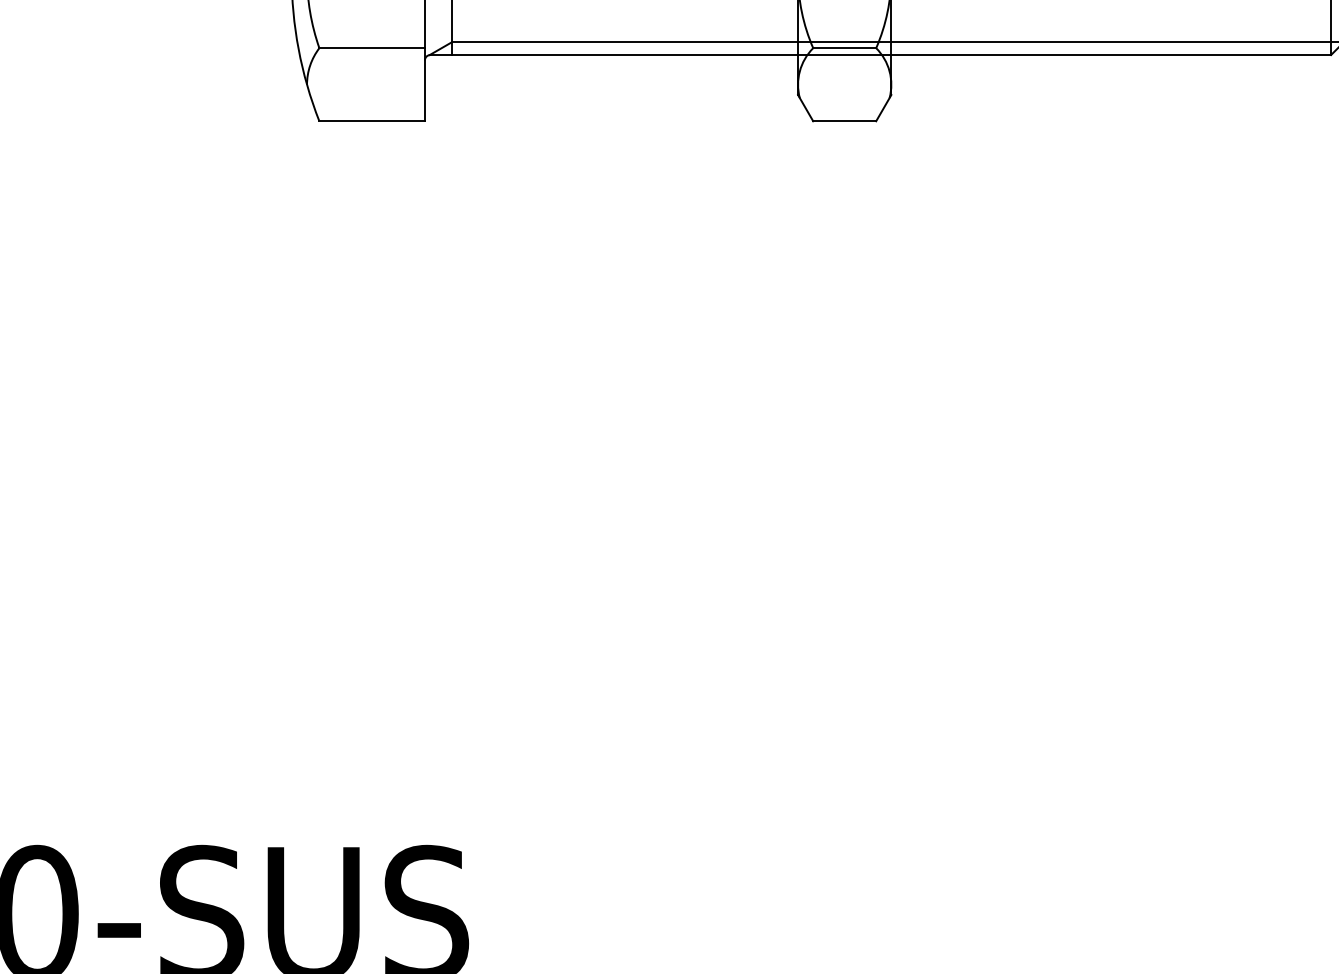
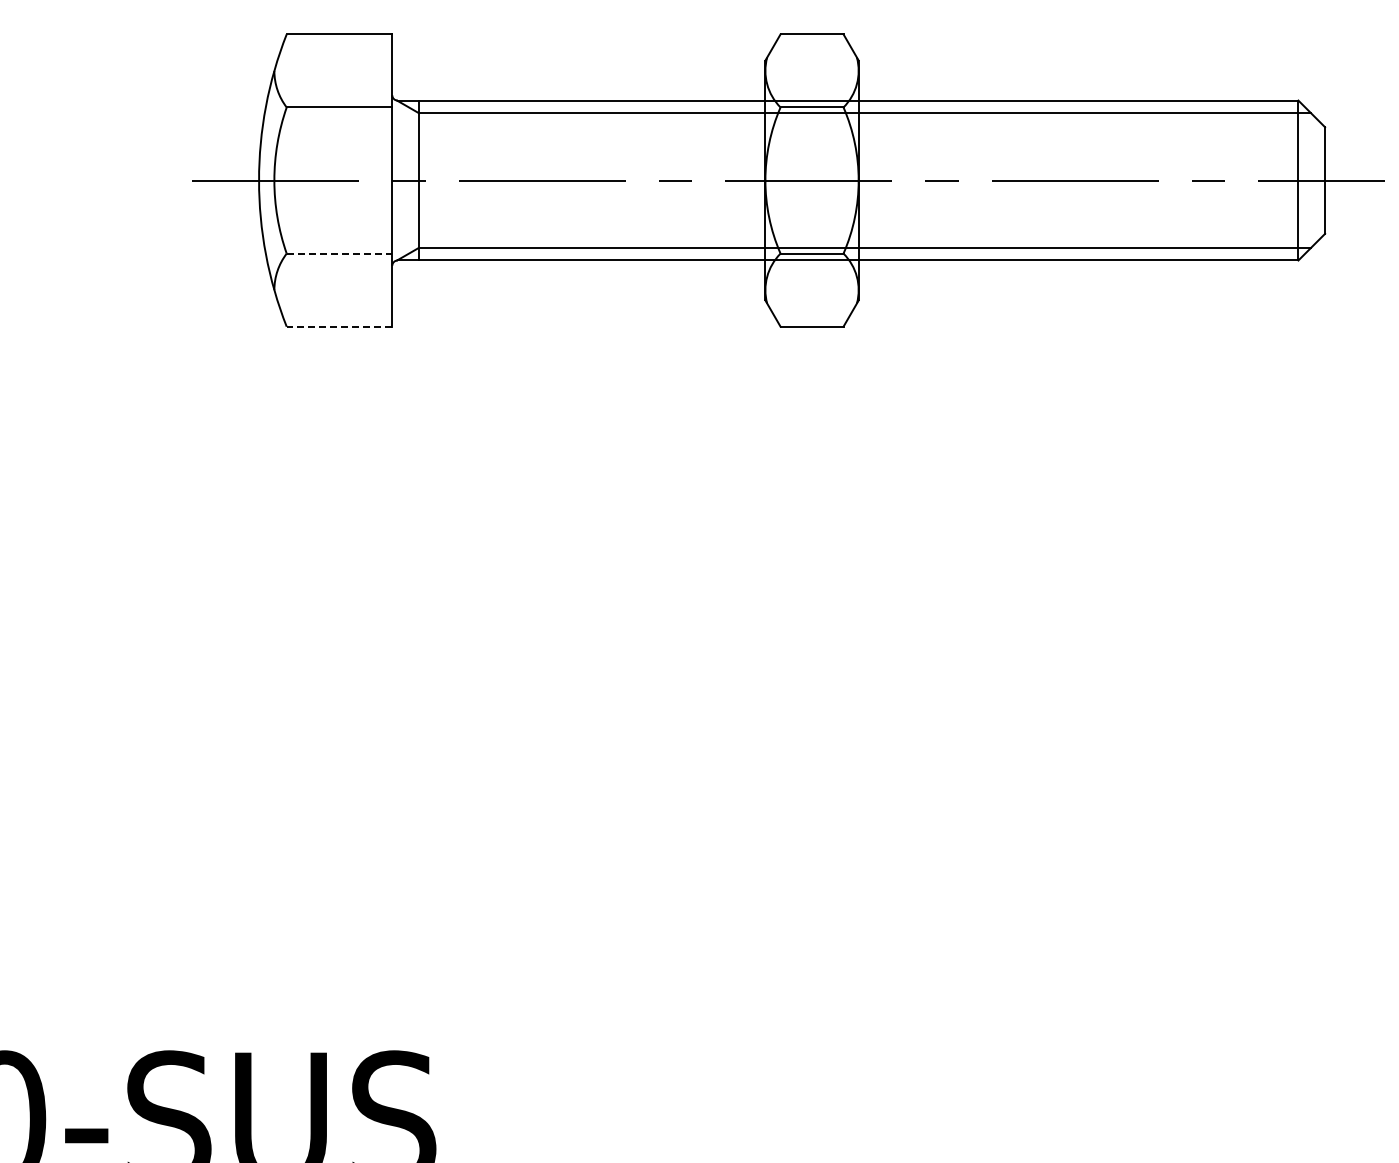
line: (372, 48) -> (339, 253), solid -> dashed
line: (372, 121) -> (339, 326), solid -> dashed

